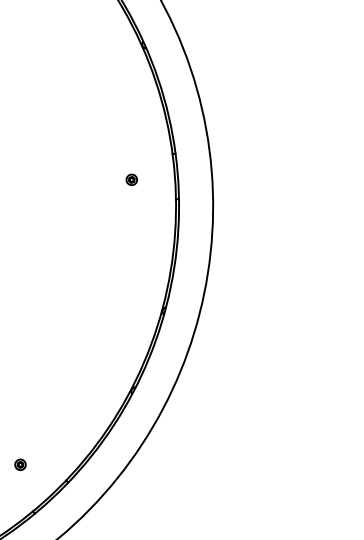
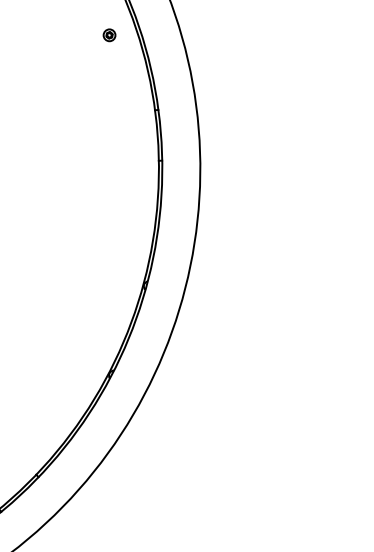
part: (131, 179) -> (109, 34), moved

